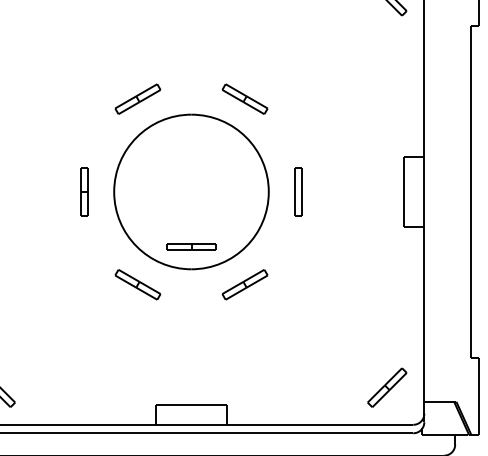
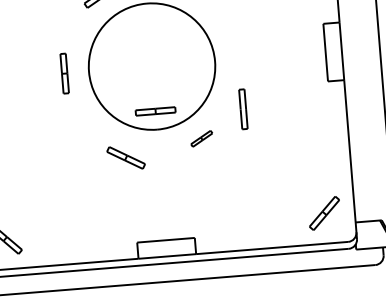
part: (298, 191) -> (243, 108), moved
part: (137, 284) -> (125, 157), moved
part: (244, 284) -> (201, 138), size x0.6

